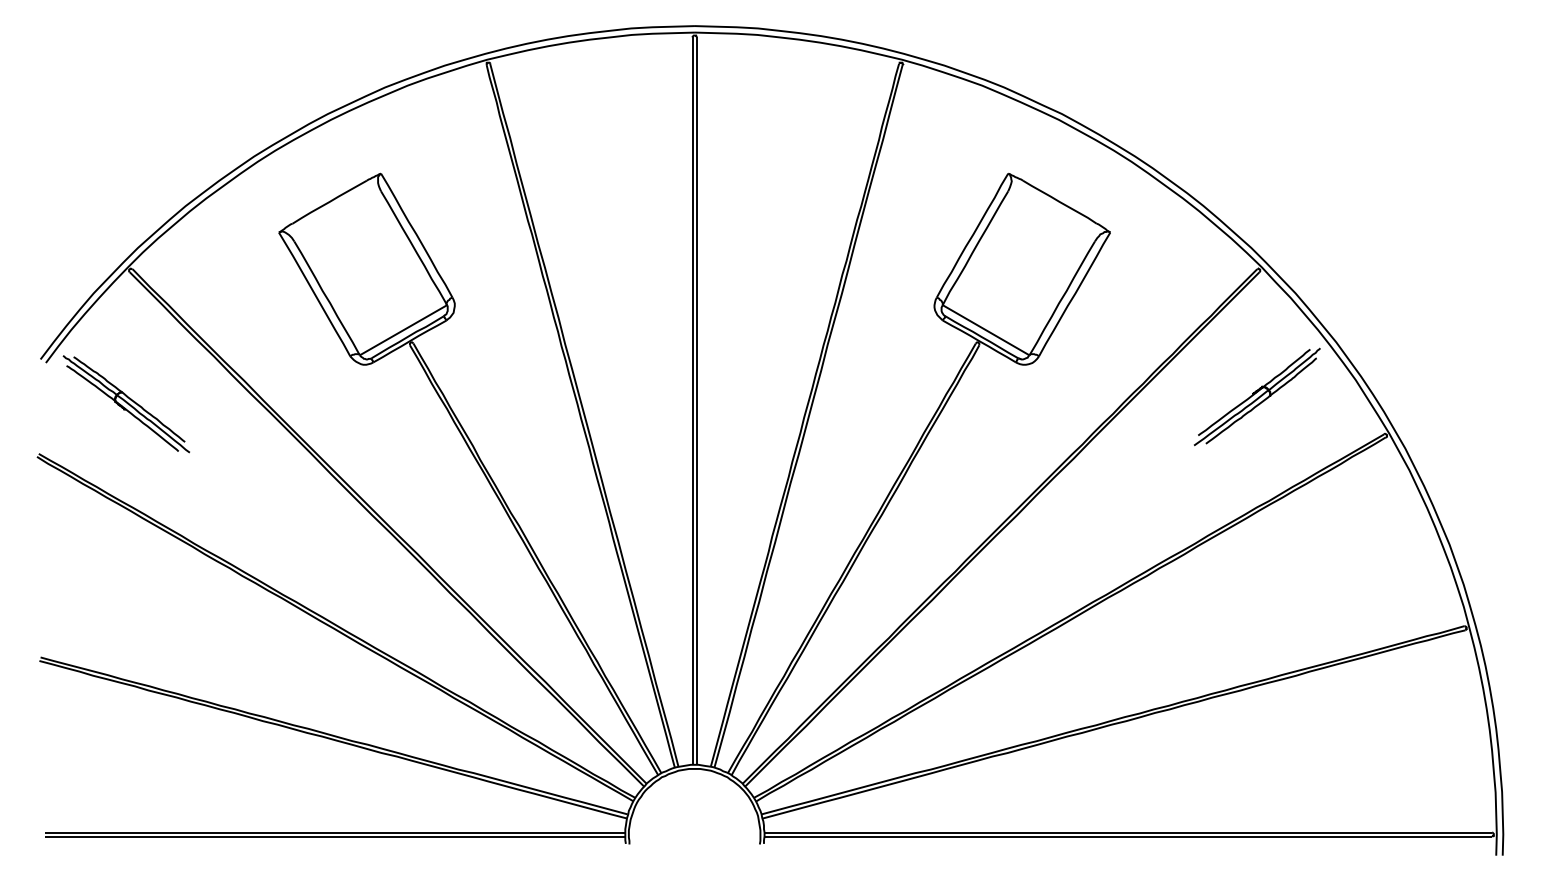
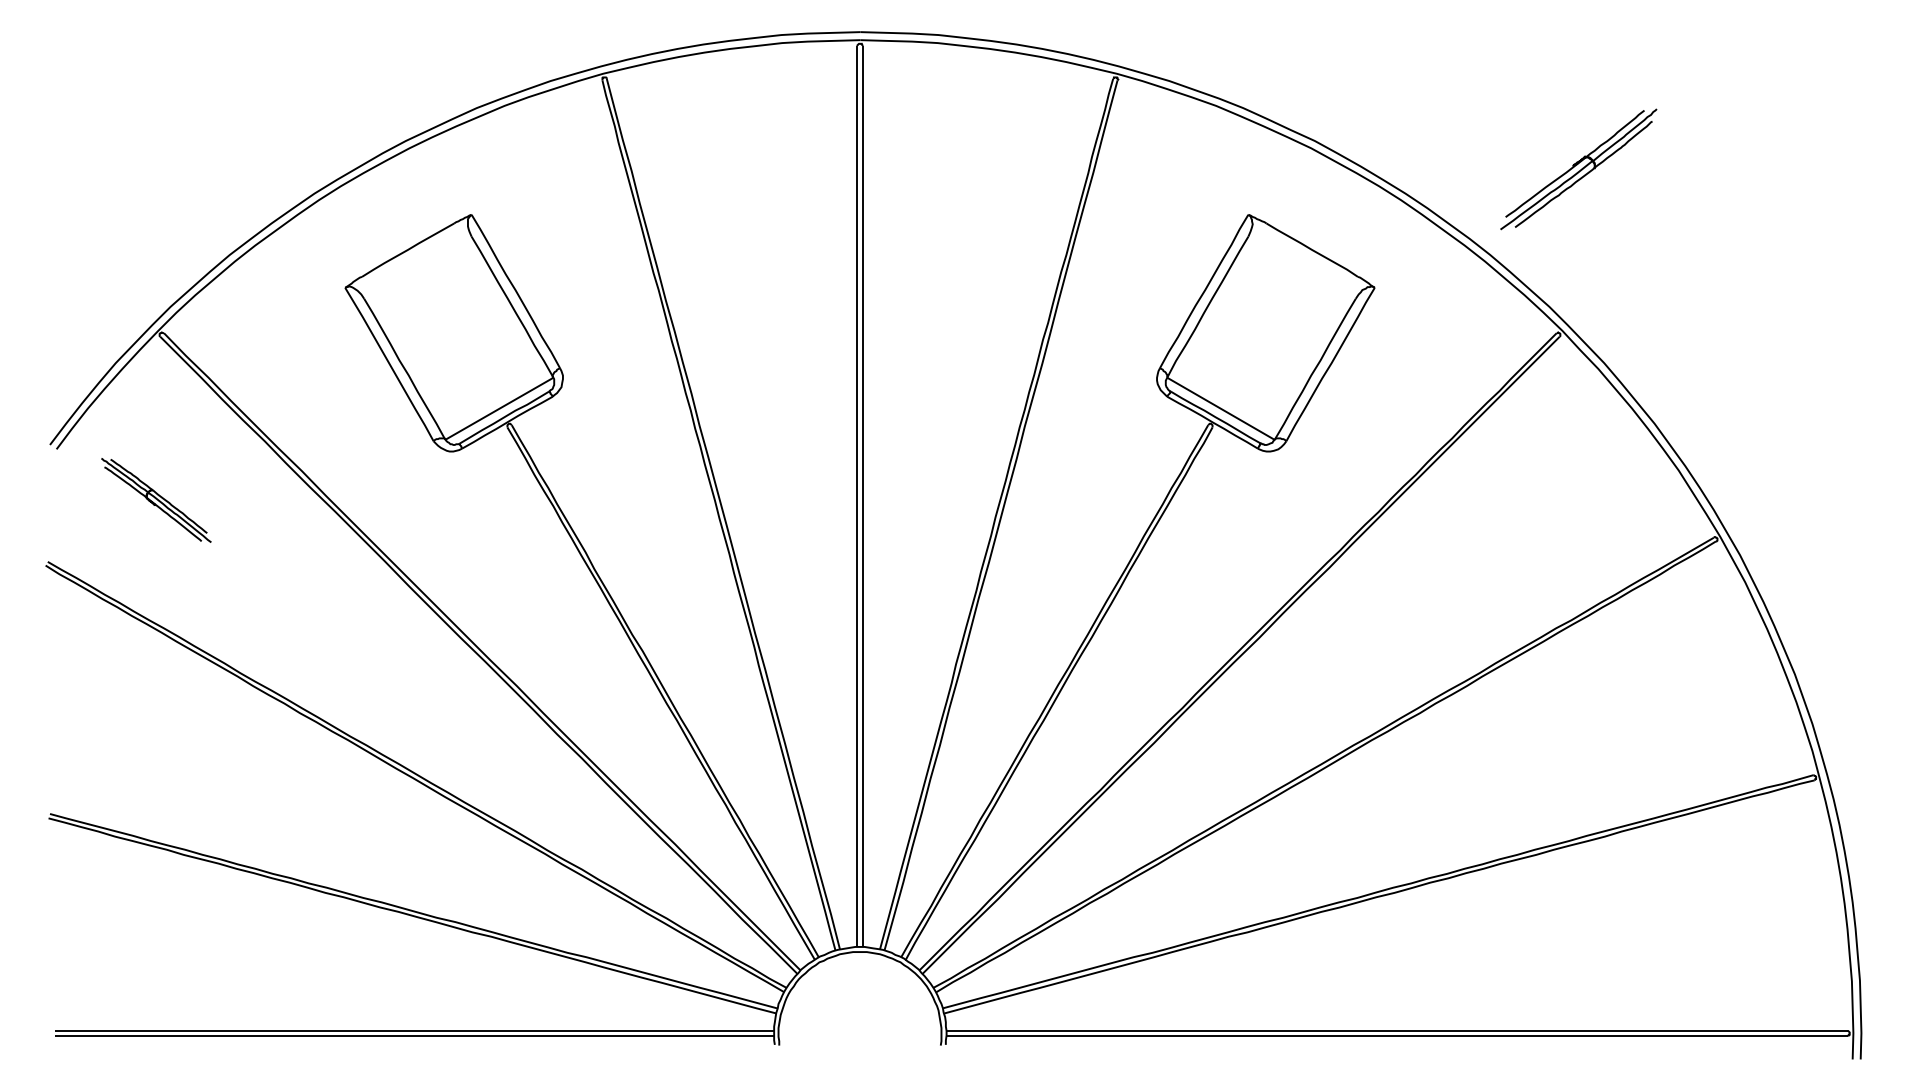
part: (1257, 397) -> (1578, 169), moved
part: (126, 404) -> (156, 500), size x0.7

